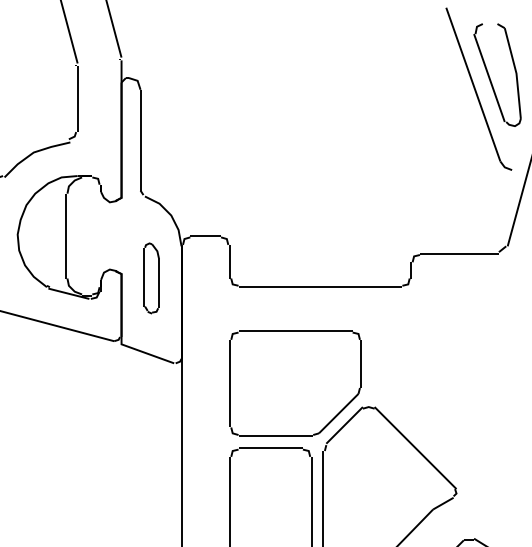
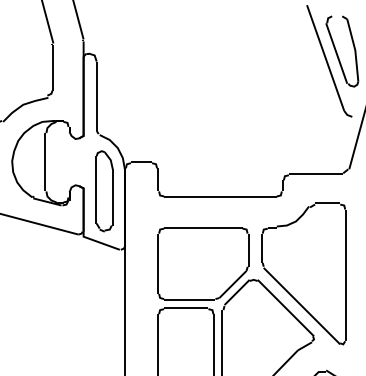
part: (151, 278) -> (104, 191), size x1.67
part: (441, 397) -> (303, 273), added

